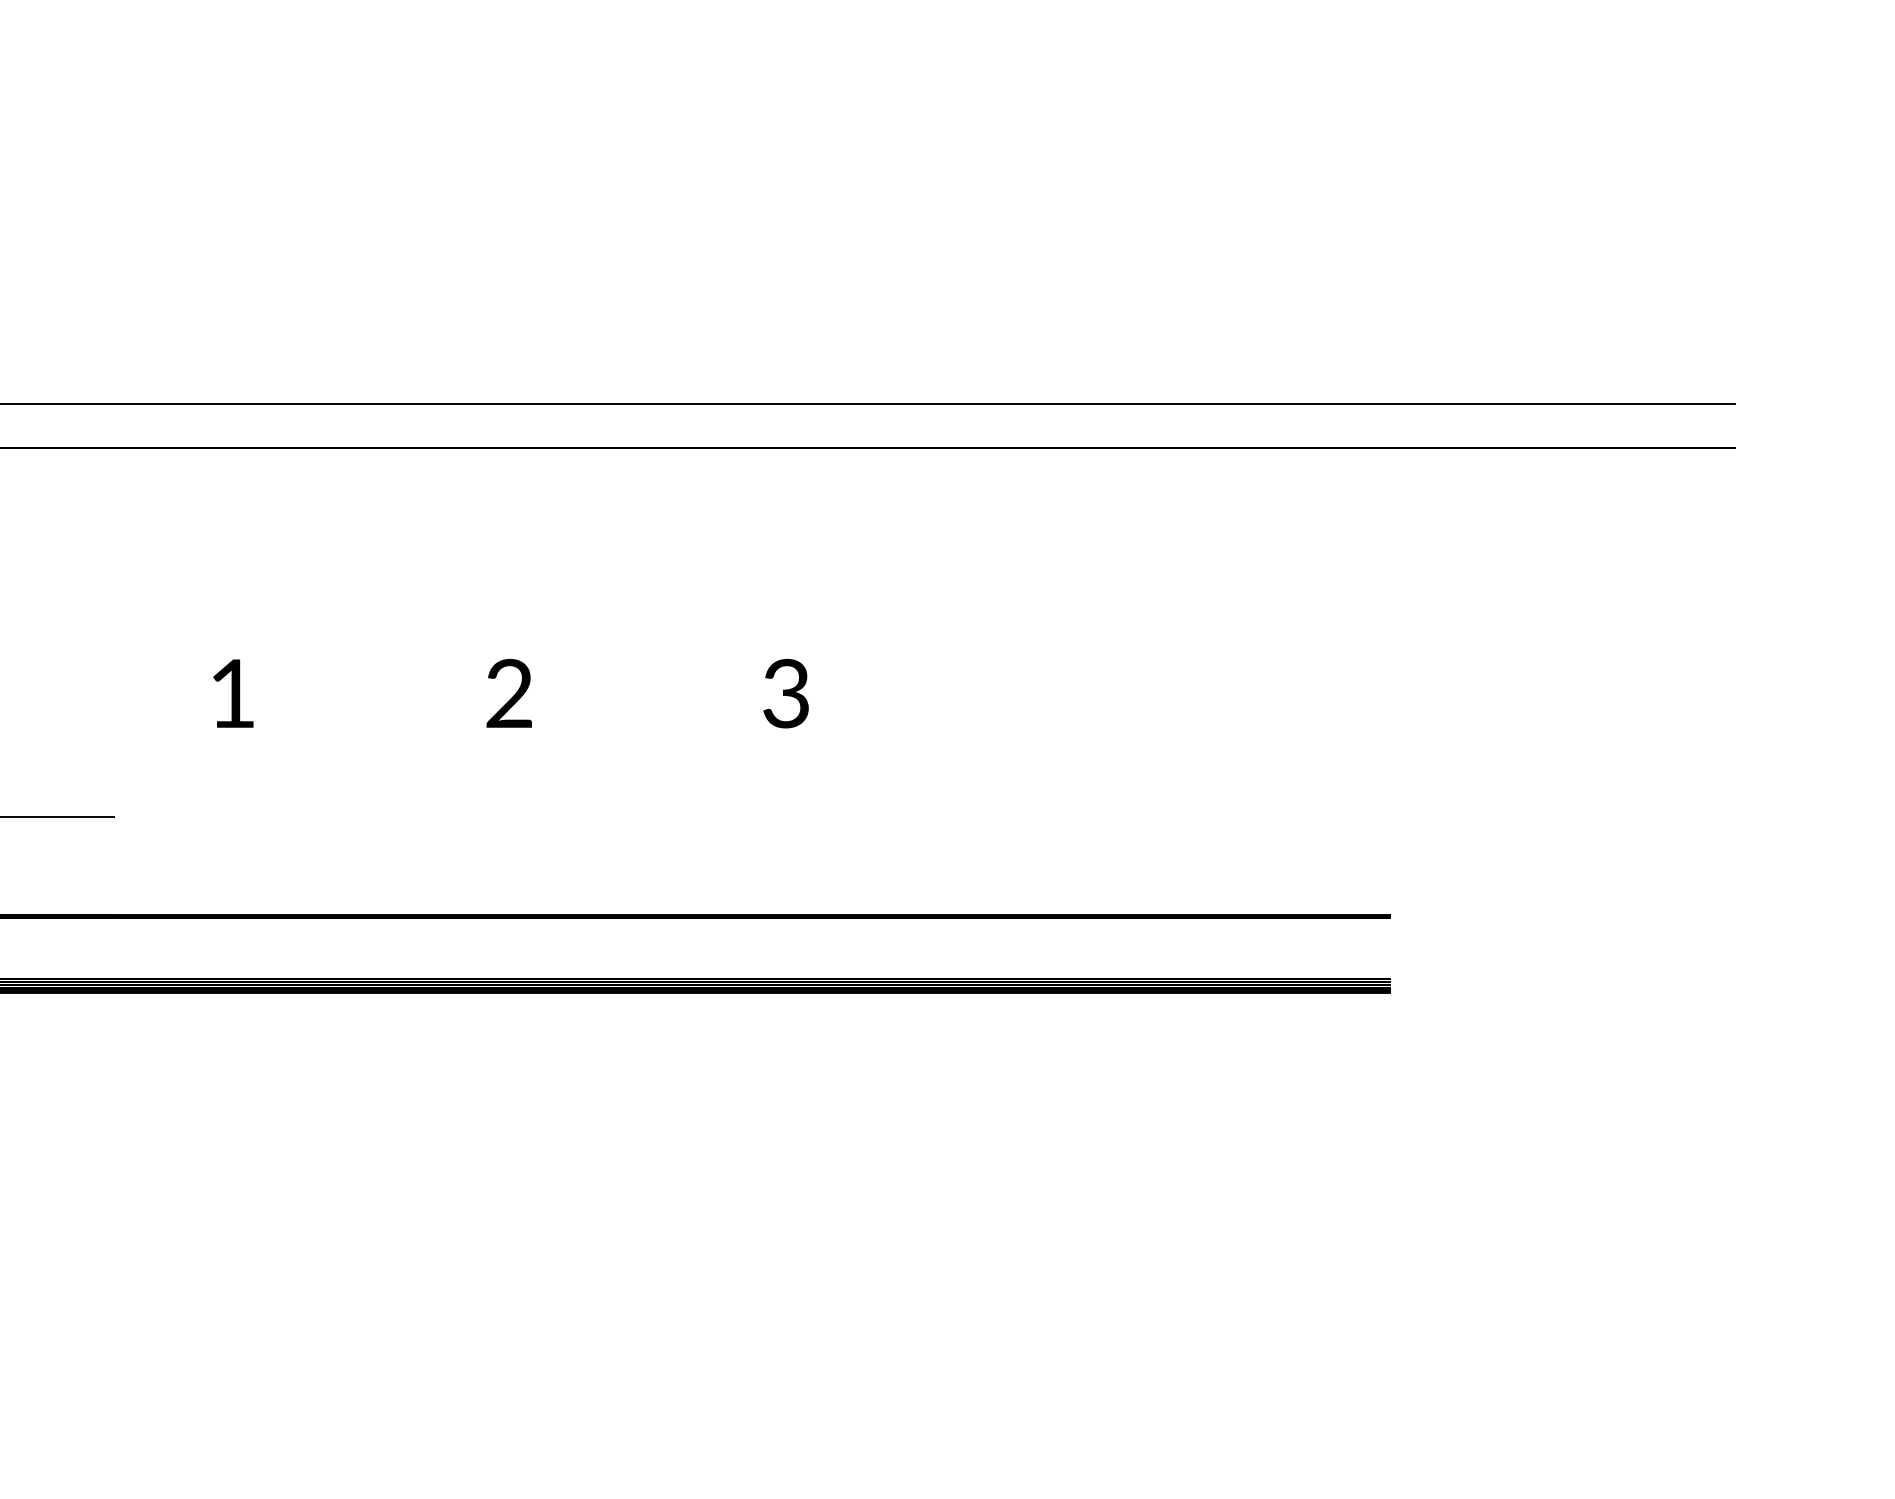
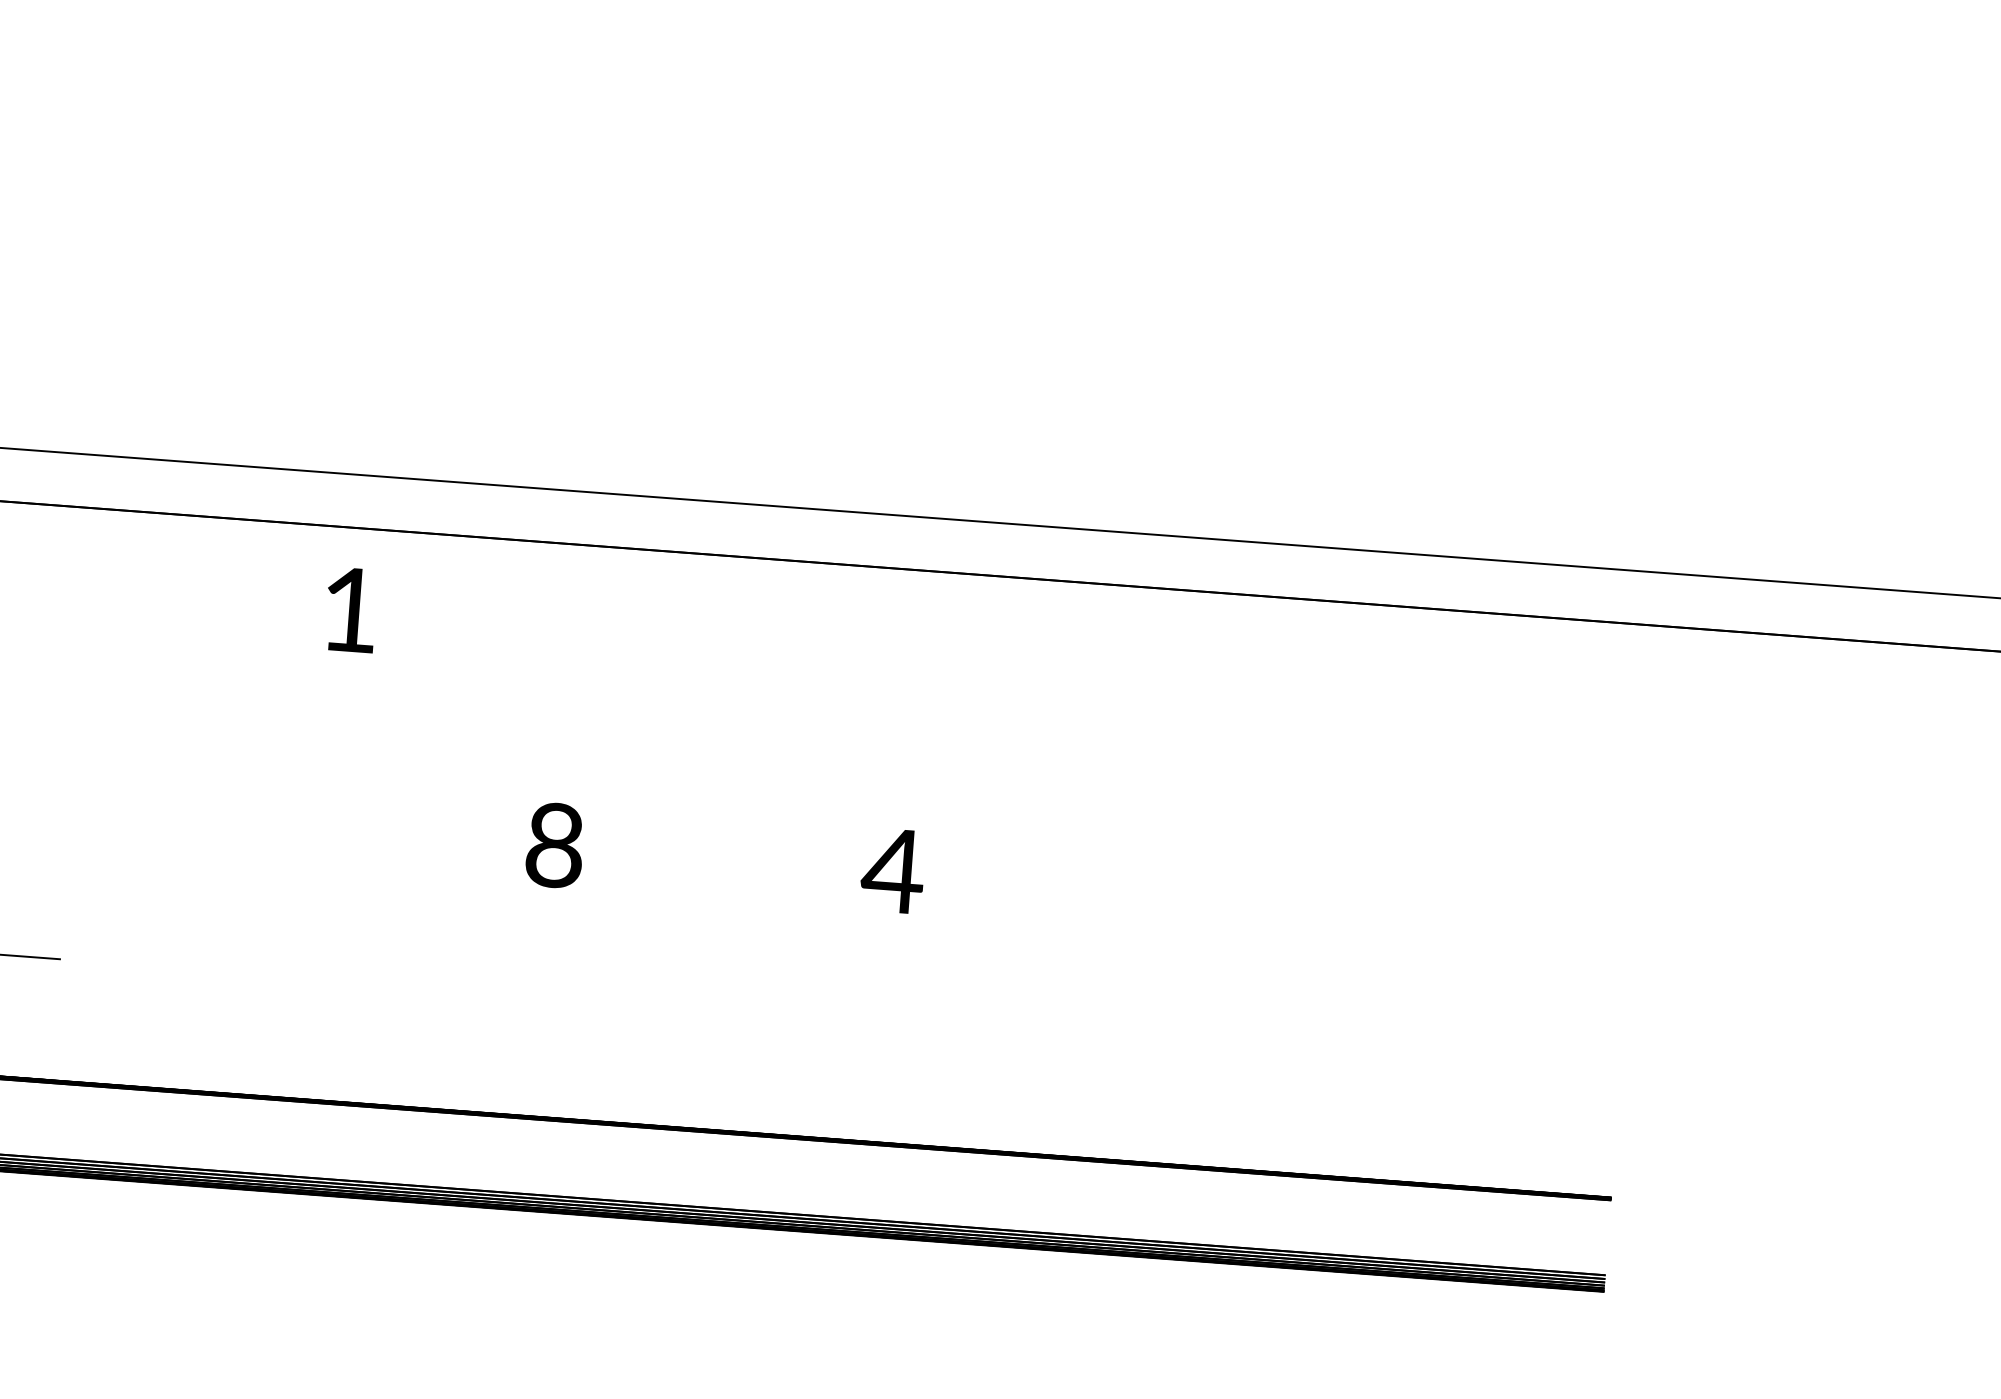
text: (233, 693) -> (351, 609), moved
text: (509, 693) -> (555, 845), 2 -> 8
text: (785, 693) -> (892, 870), 3 -> 4

